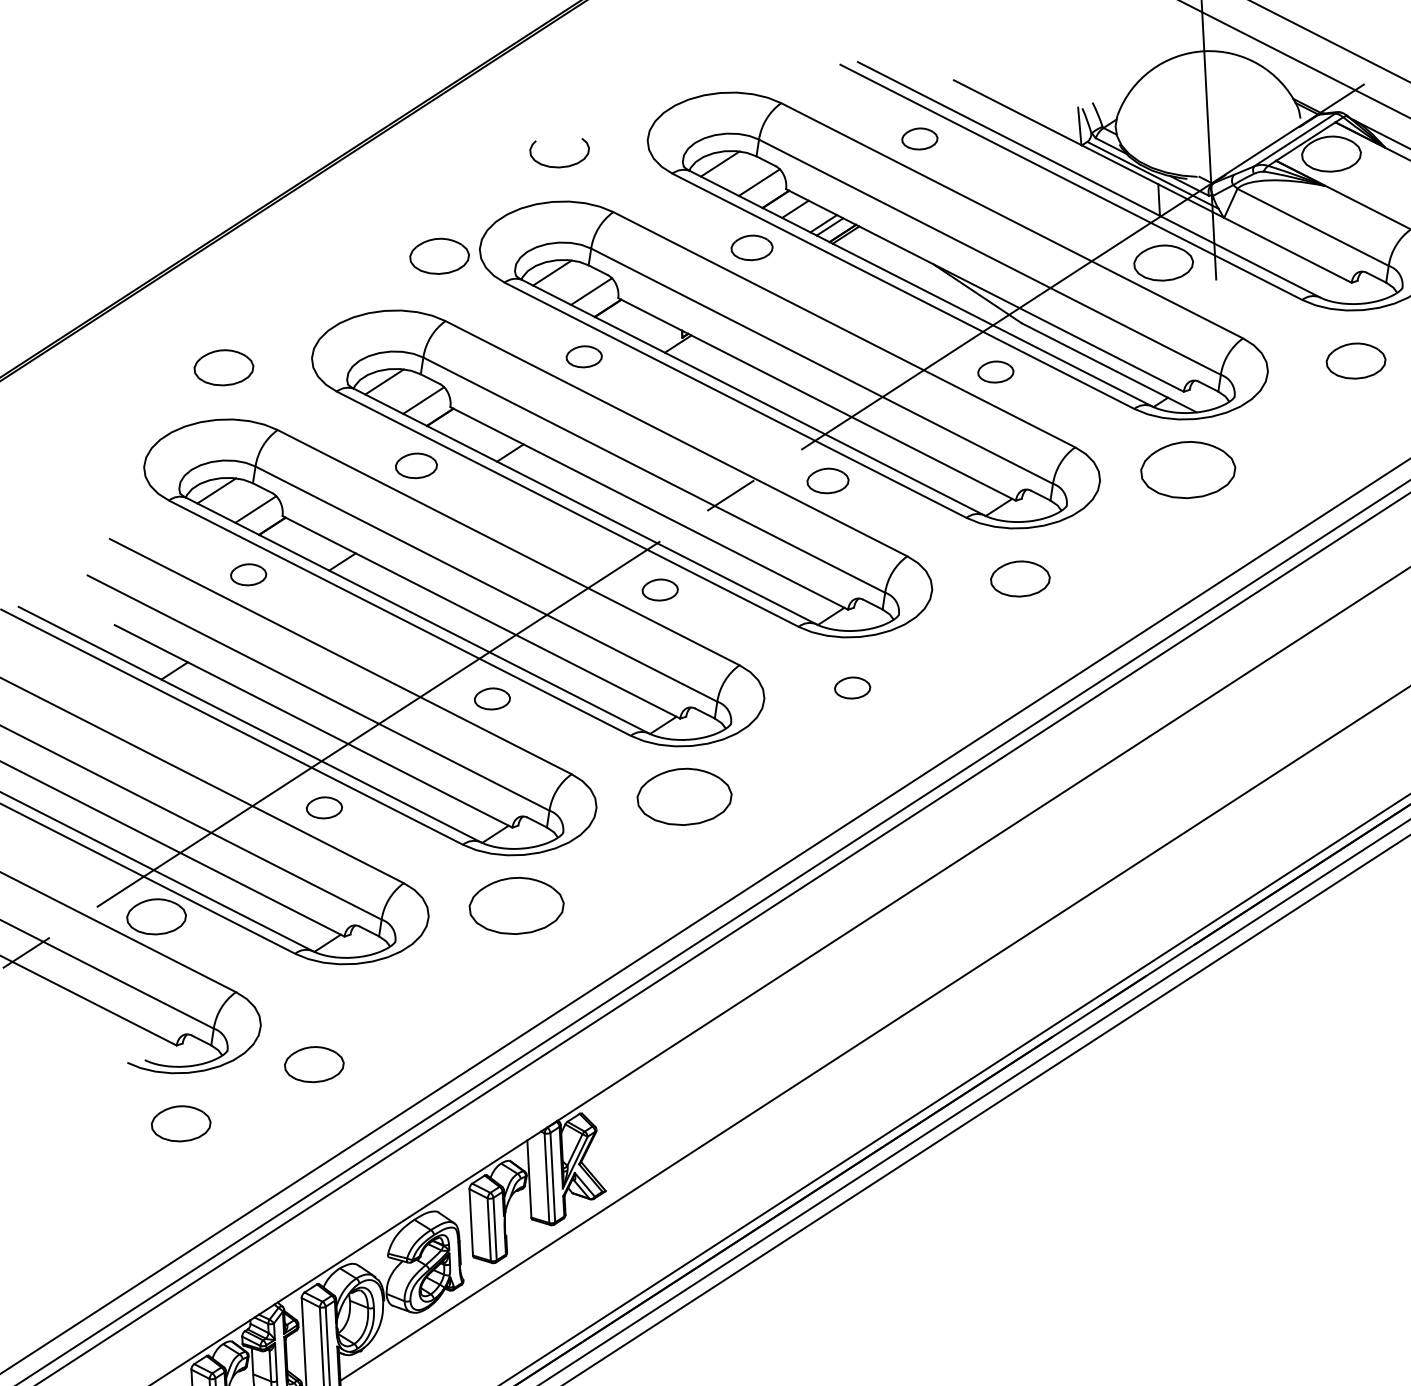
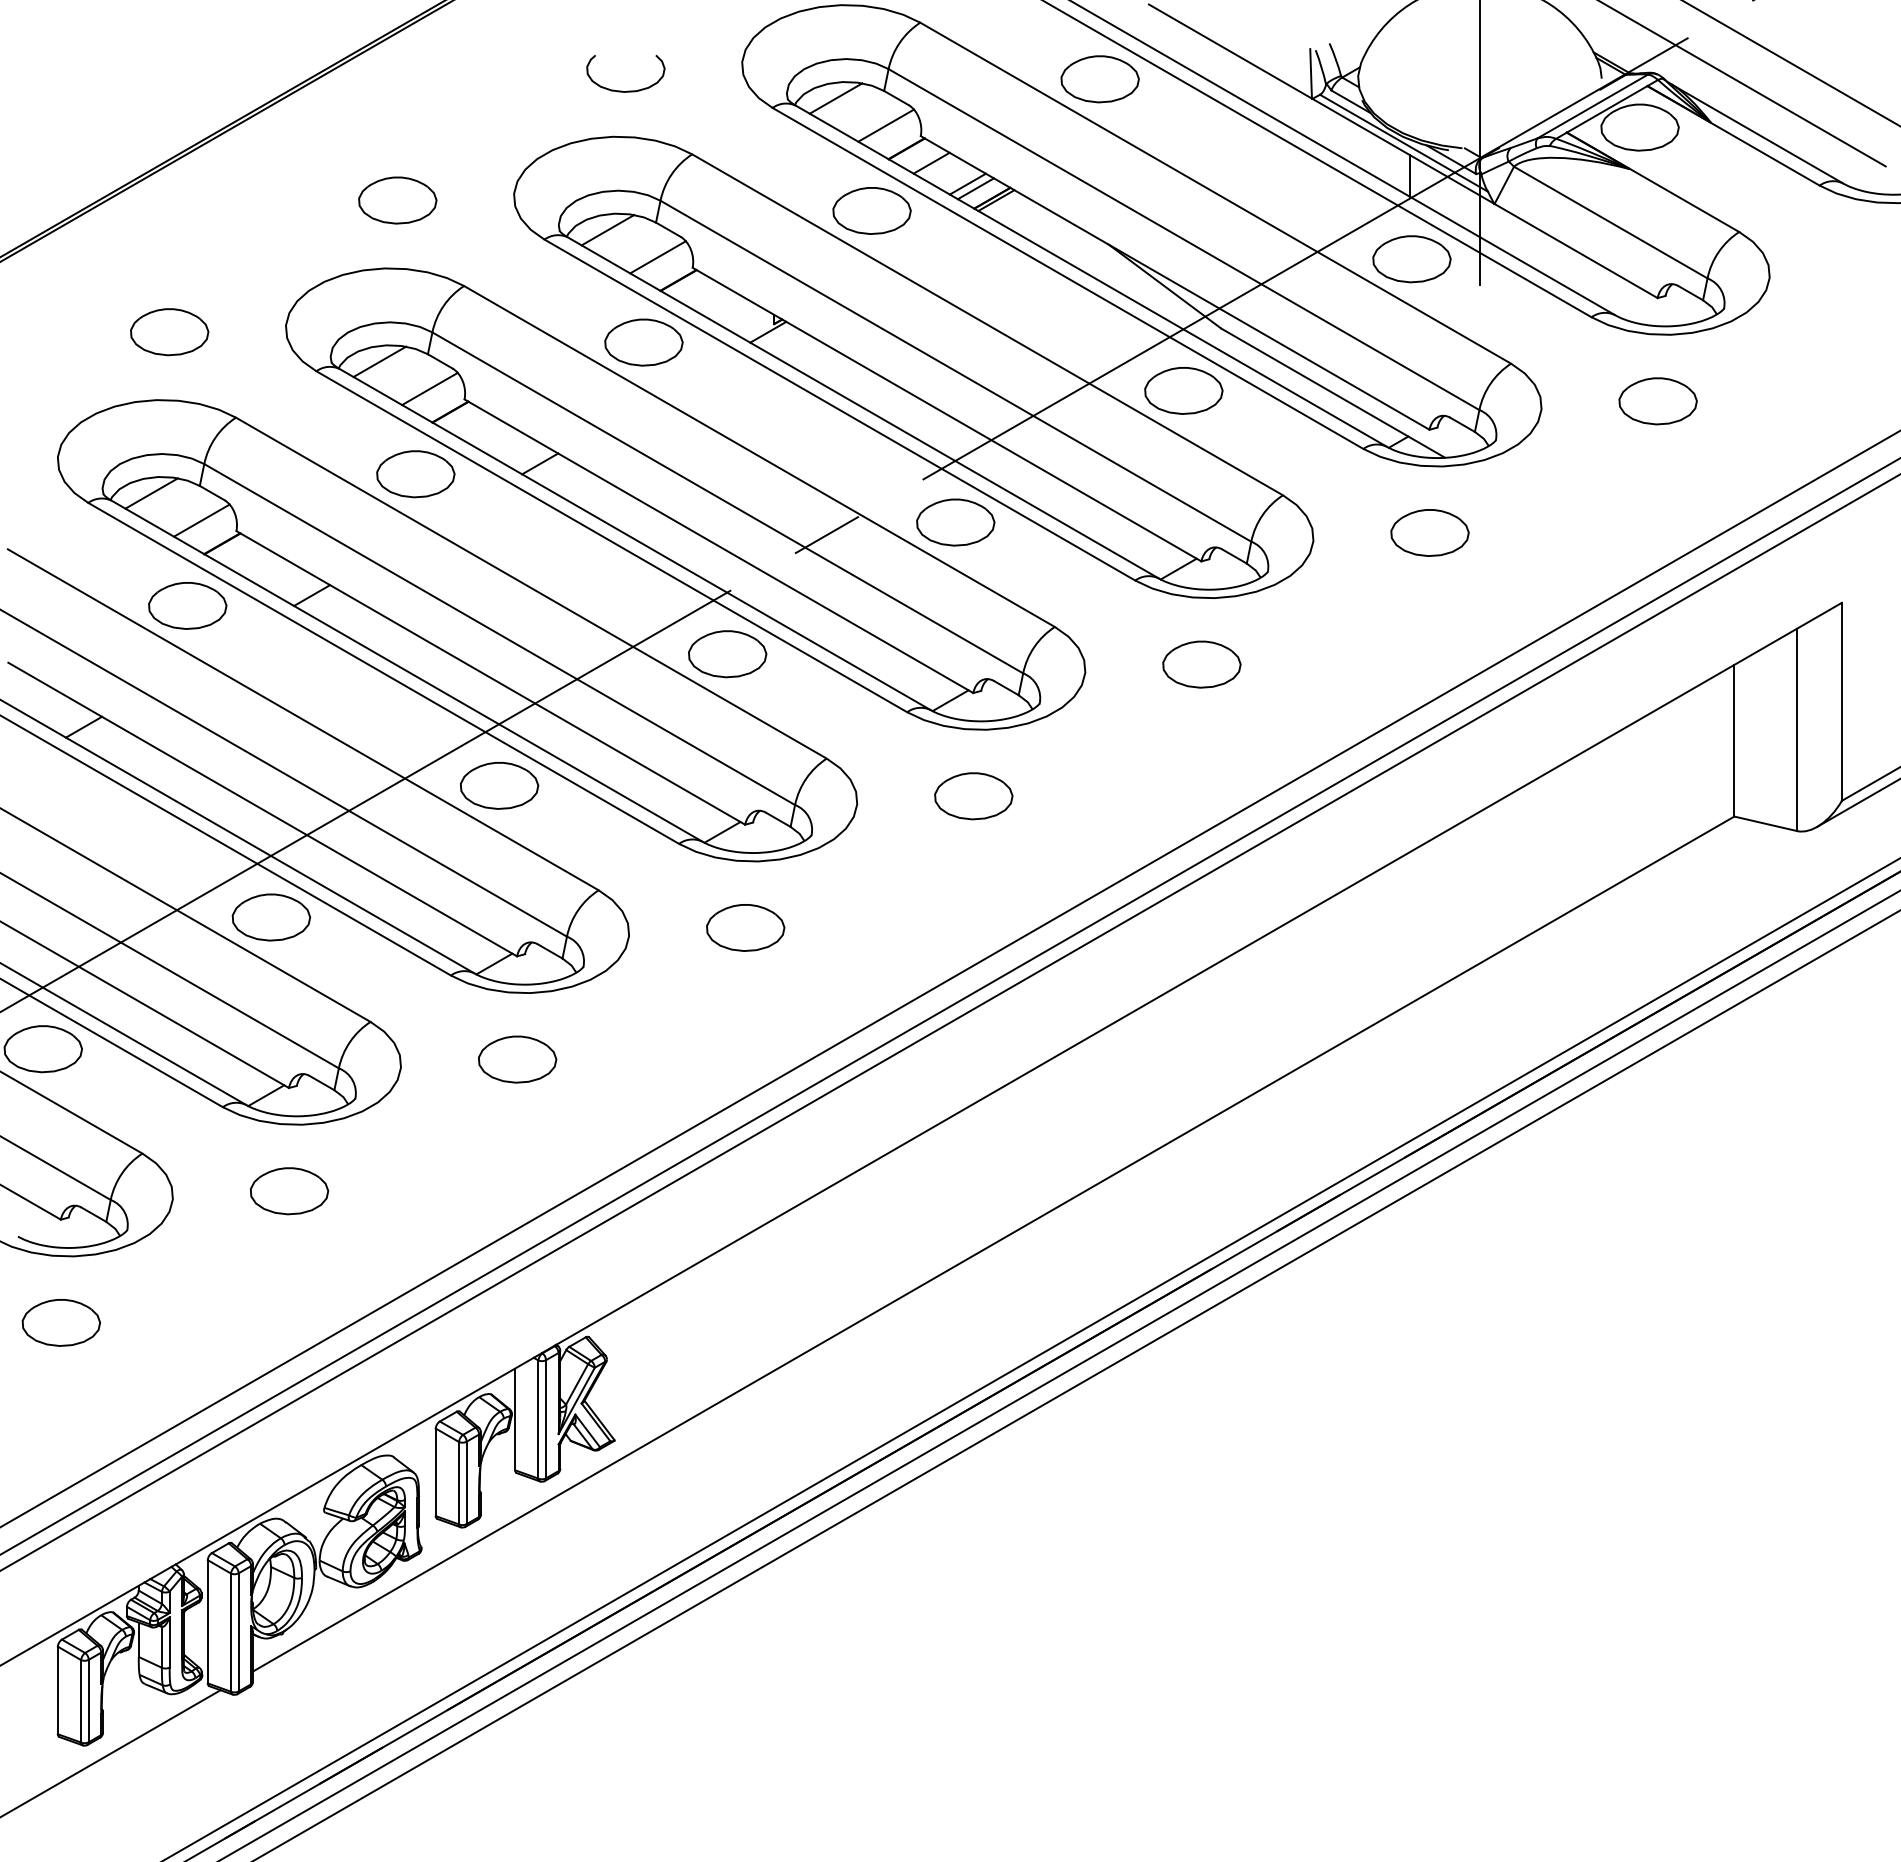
part: (919, 139) -> (1099, 79), size x1.67
part: (751, 247) -> (871, 210), size x1.43
part: (439, 256) -> (397, 200), moved
part: (583, 356) -> (643, 342), size x1.67
part: (995, 371) -> (1183, 390), size x1.67
part: (416, 466) -> (415, 474), size x1.43
part: (1187, 469) -> (1429, 532), size x0.62
part: (827, 480) -> (955, 522), size x1.43
part: (248, 574) -> (187, 605), size x1.67
part: (660, 590) -> (727, 654), size x1.67
part: (852, 688) -> (973, 796), size x1.67
part: (492, 698) -> (499, 785), size x1.67
part: (684, 796) -> (745, 927), size x0.62
part: (324, 807) -> (271, 917), size x1.67
part: (516, 905) -> (517, 1059), size x0.62
part: (314, 1064) -> (289, 1191), moved

